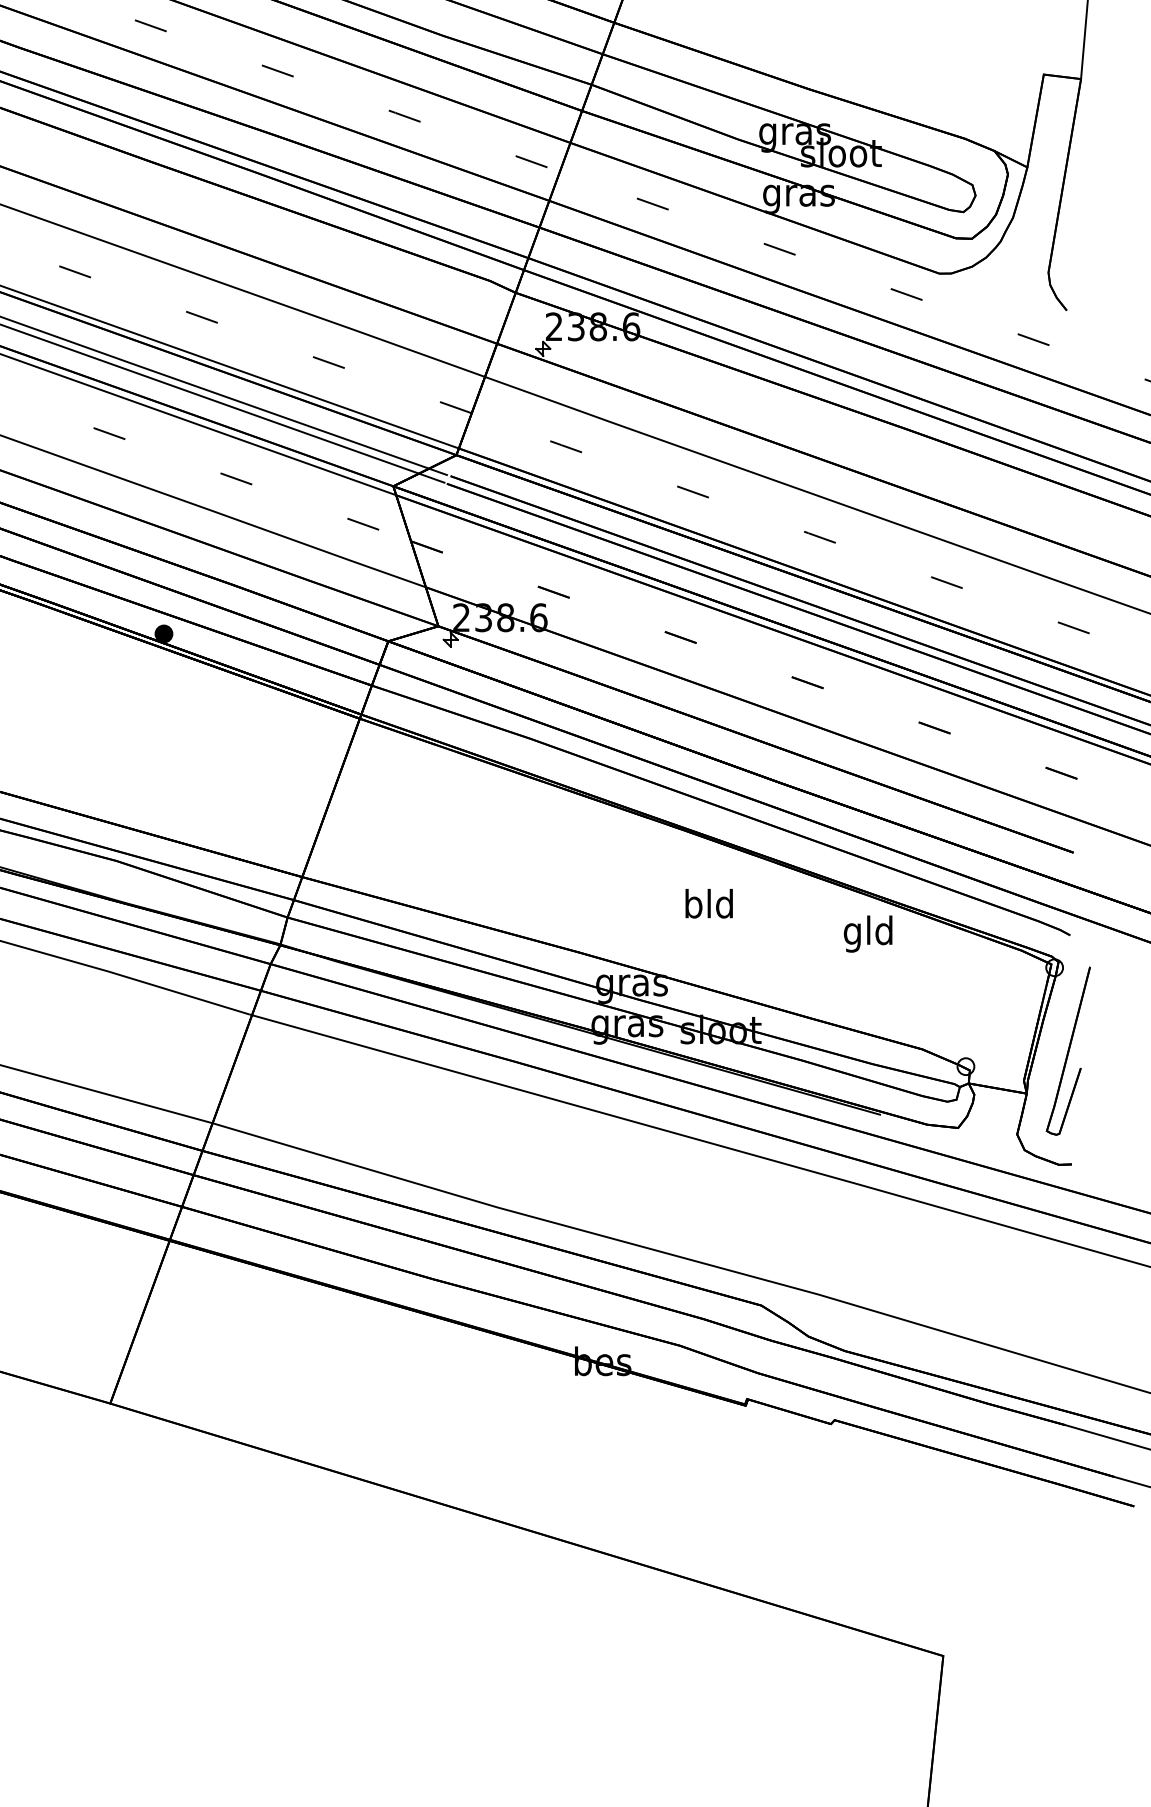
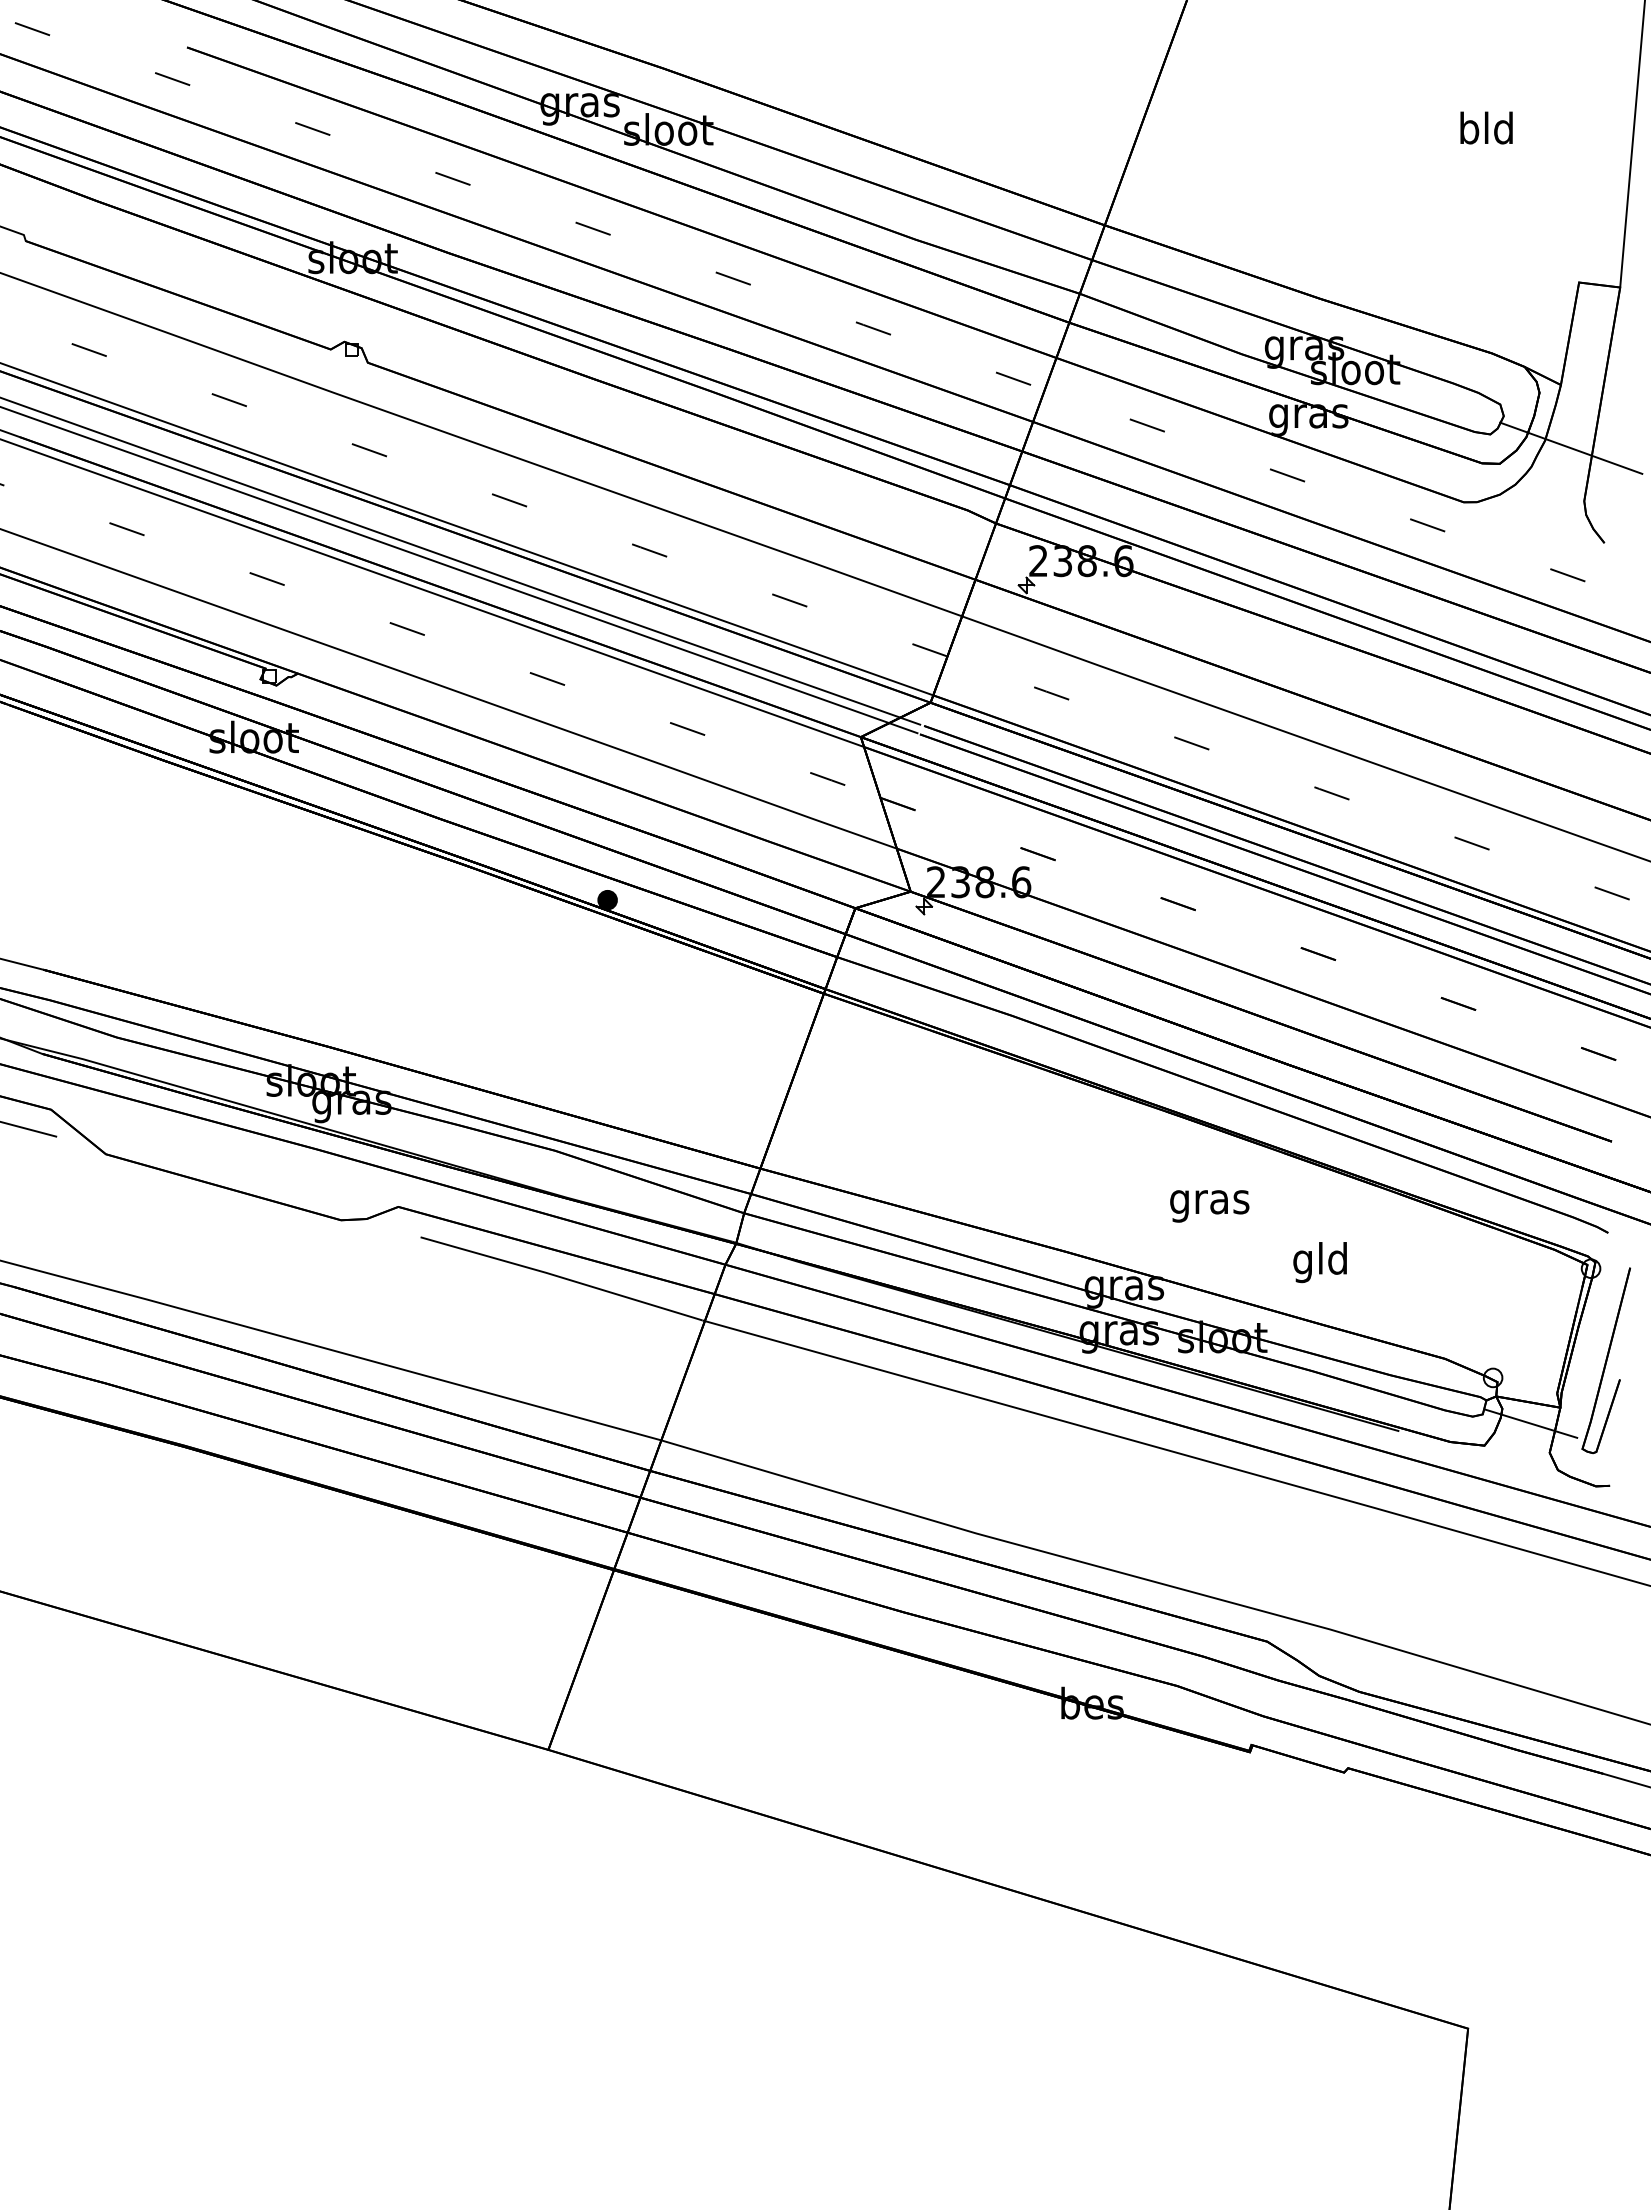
line: (1036, 223) -> (1571, 447), added
text: (709, 906) -> (1209, 1201), bld -> gras
text: (867, 934) -> (1319, 1262), moved
line: (999, 1107) -> (1530, 1423), added

